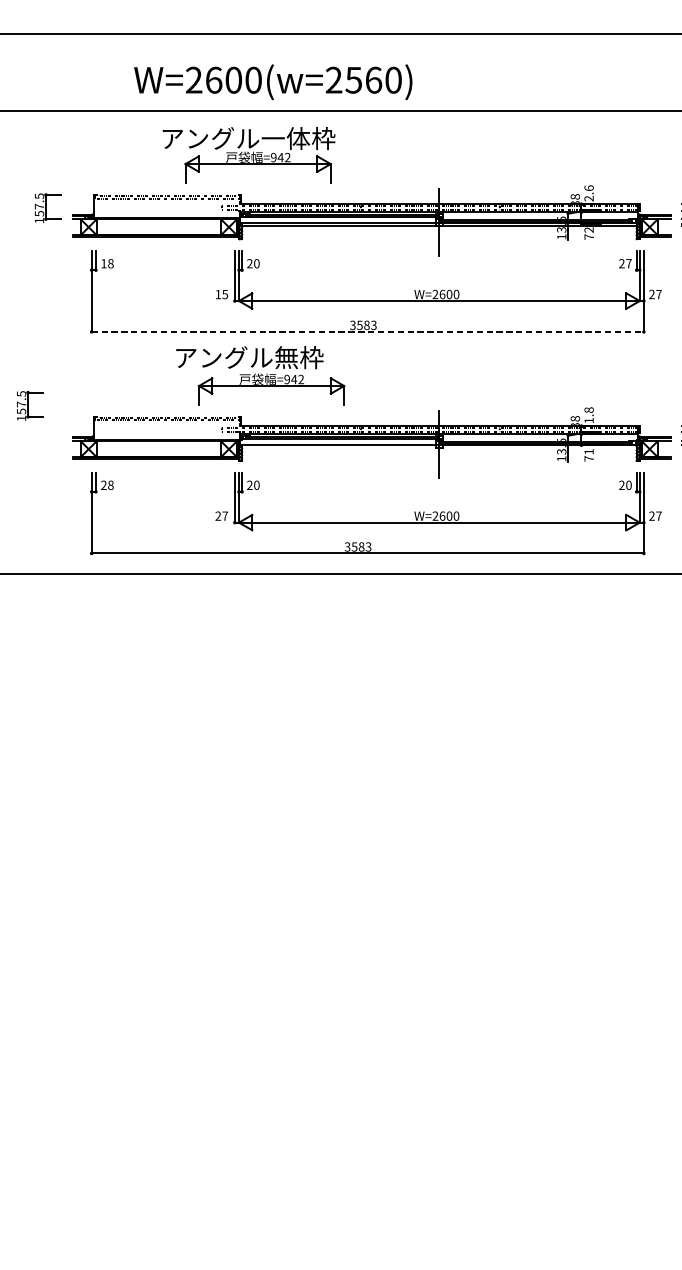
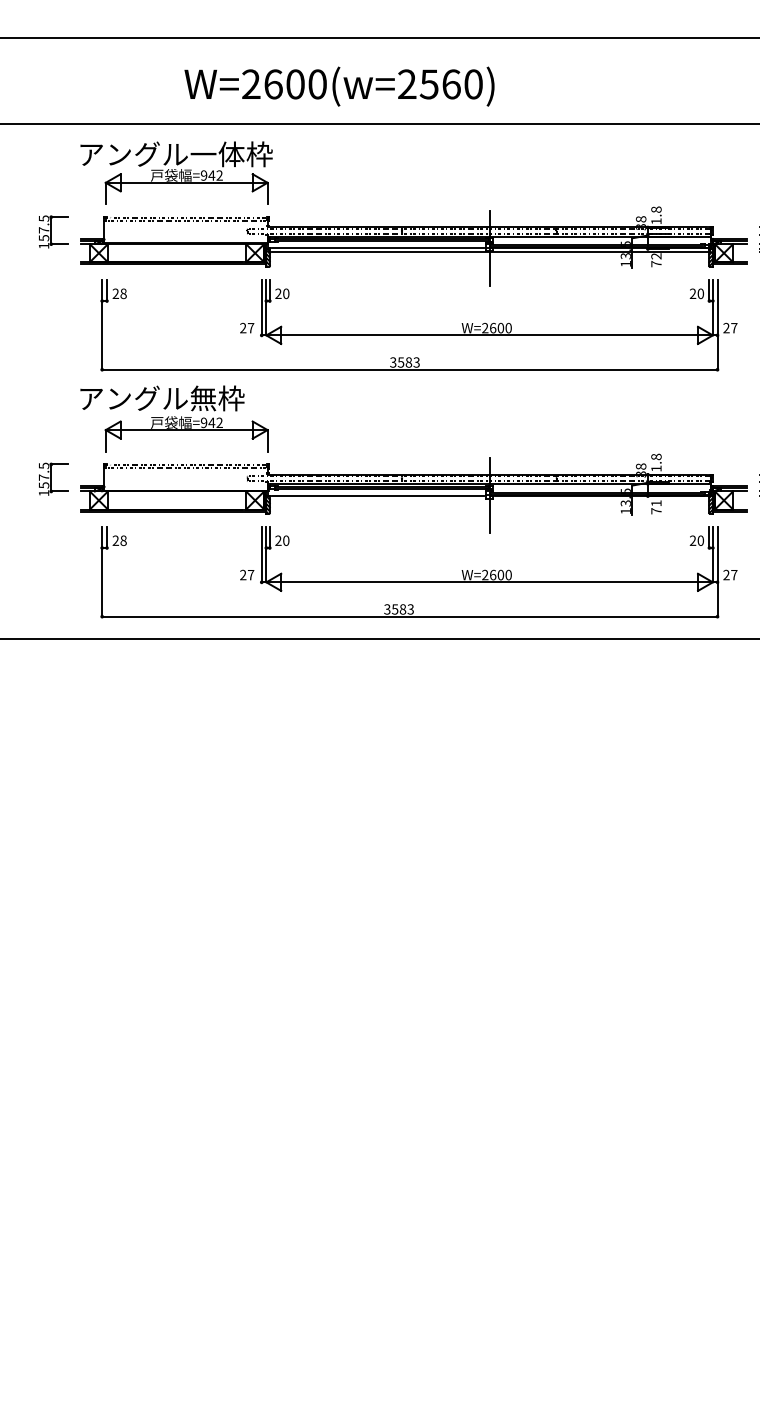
text: (273, 82) -> (339, 86), moved
part: (249, 154) -> (176, 172), moved
text: (589, 193) -> (656, 215), 2.6 -> 1.8
text: (103, 263) -> (115, 293), 18 -> 28
text: (628, 263) -> (700, 293), 27 -> 20
text: (222, 293) -> (247, 327), 15 -> 27
line: (367, 331) -> (409, 369), dashed -> solid
part: (260, 375) -> (174, 418), moved
part: (30, 405) -> (53, 478), moved

